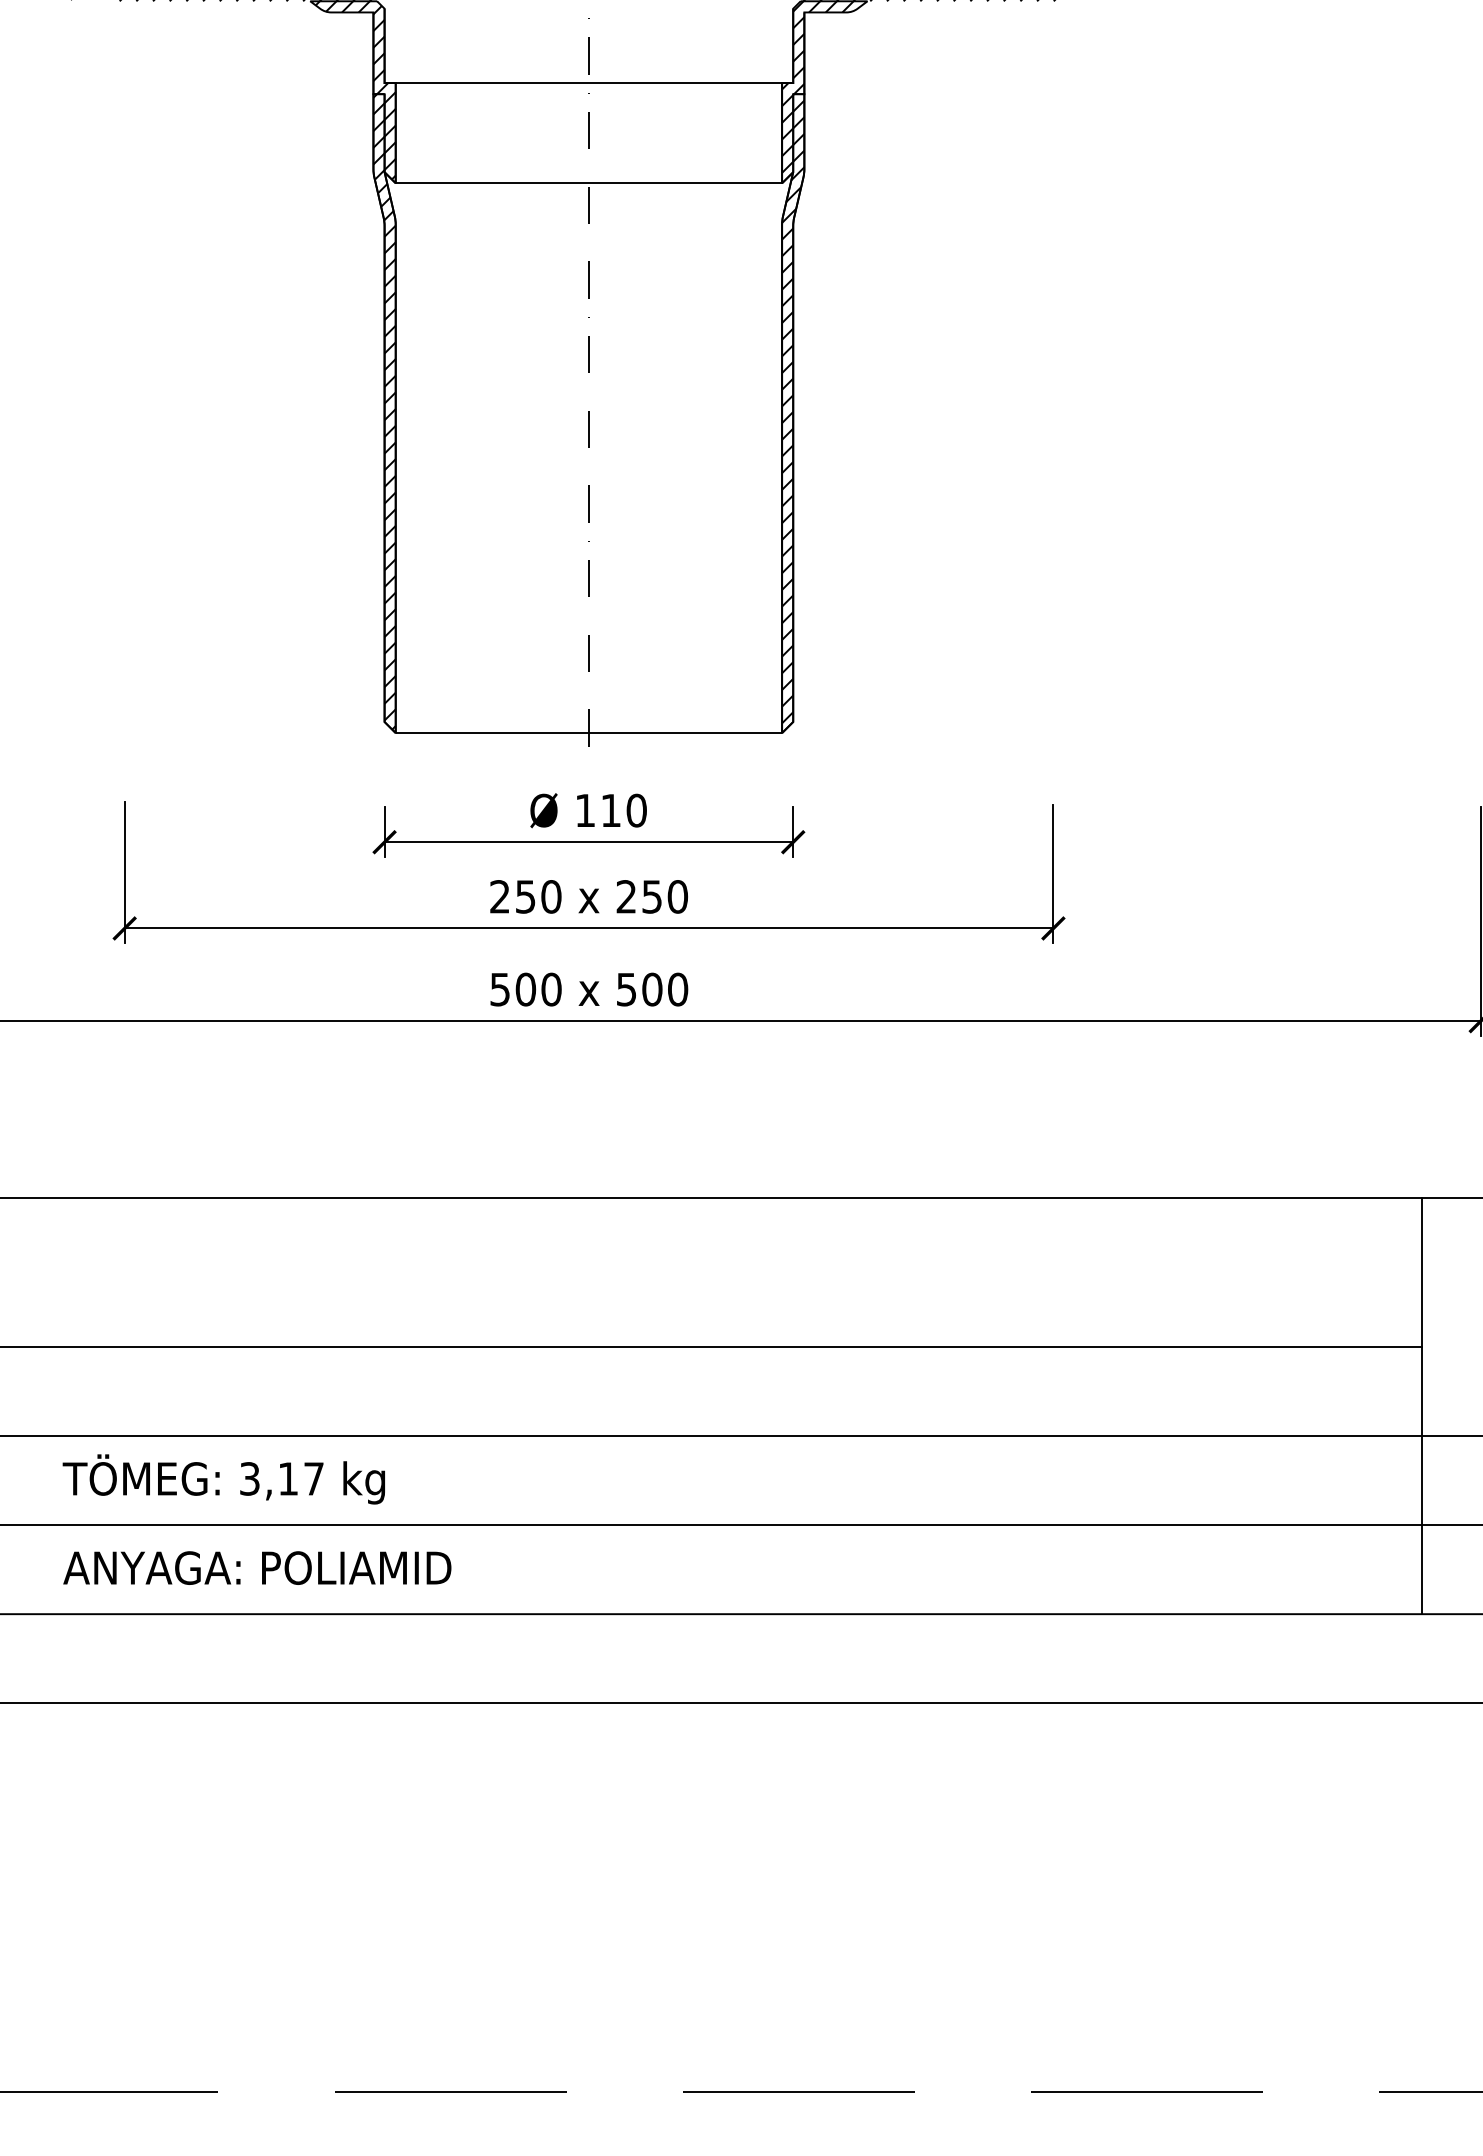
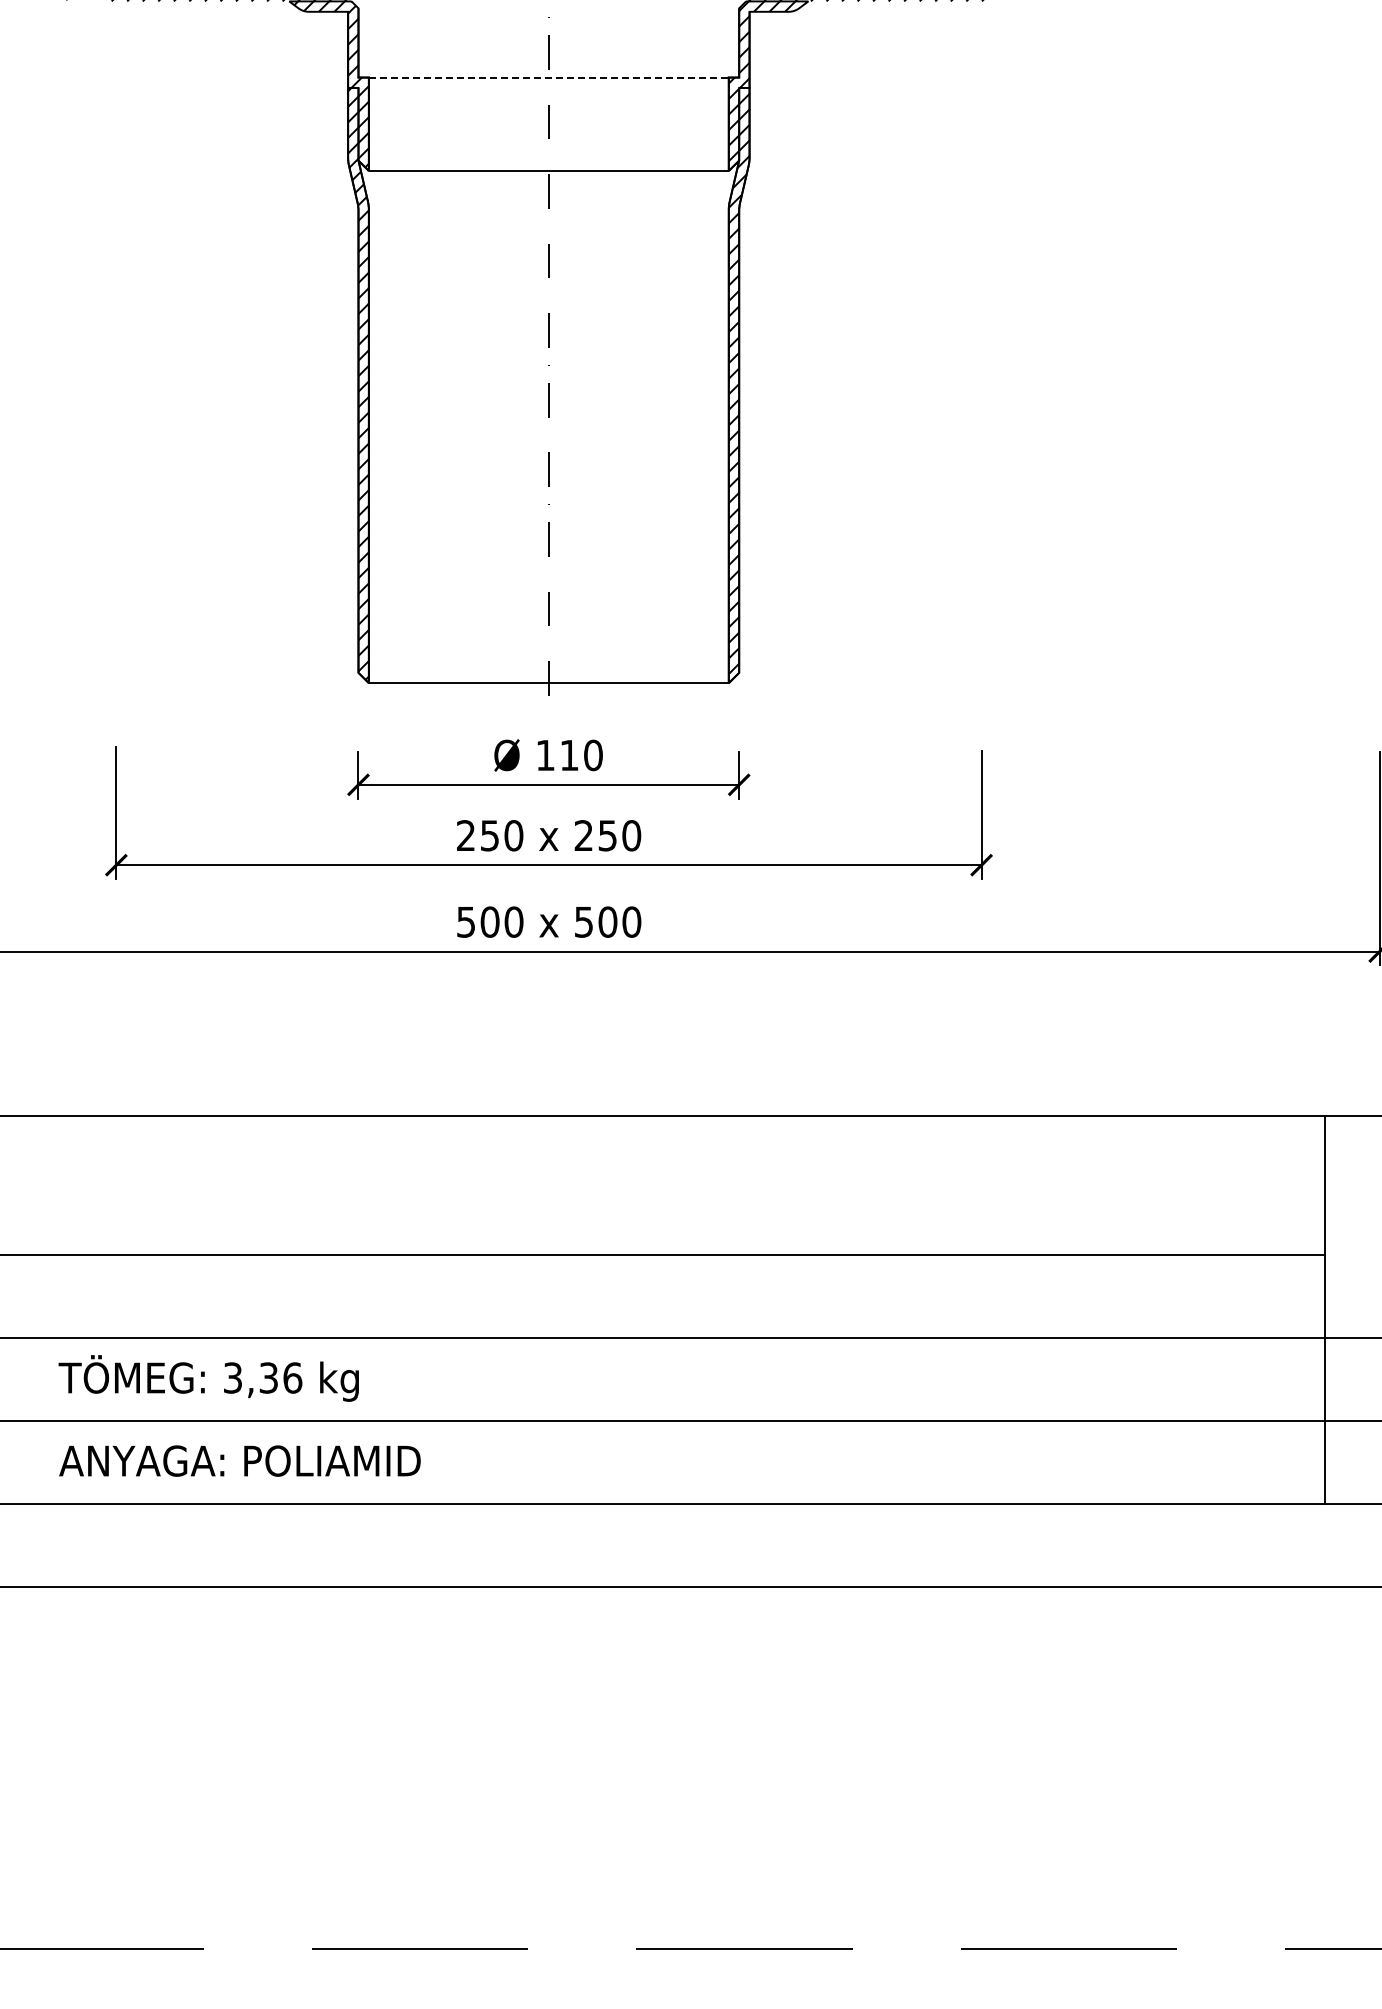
line: (588, 82) -> (548, 77), solid -> dashed
text: (300, 1478) -> (280, 1377), 3,17 -> 3,36

